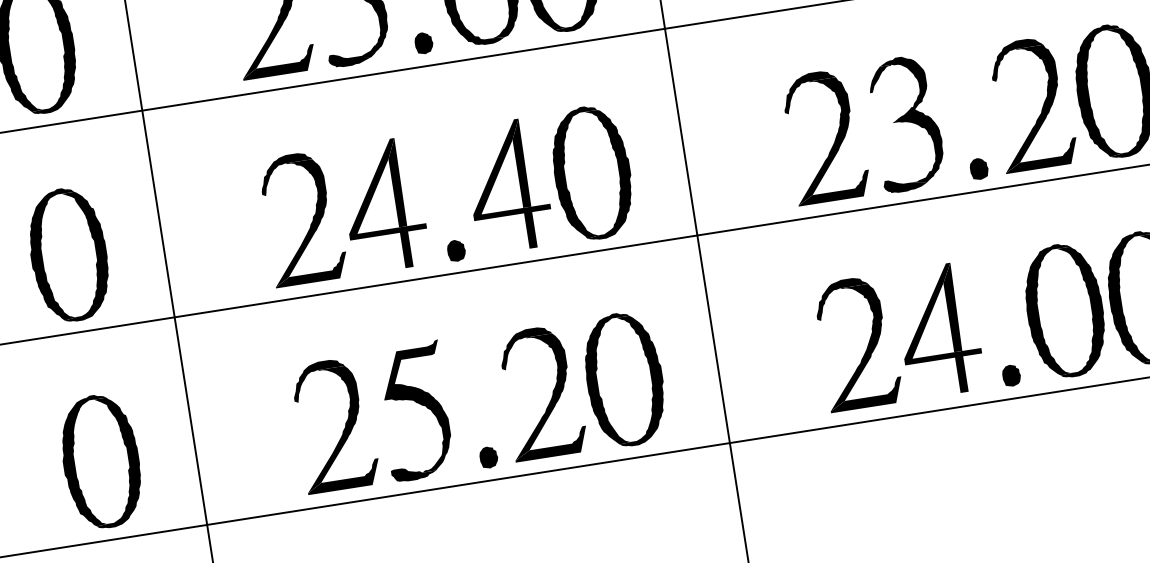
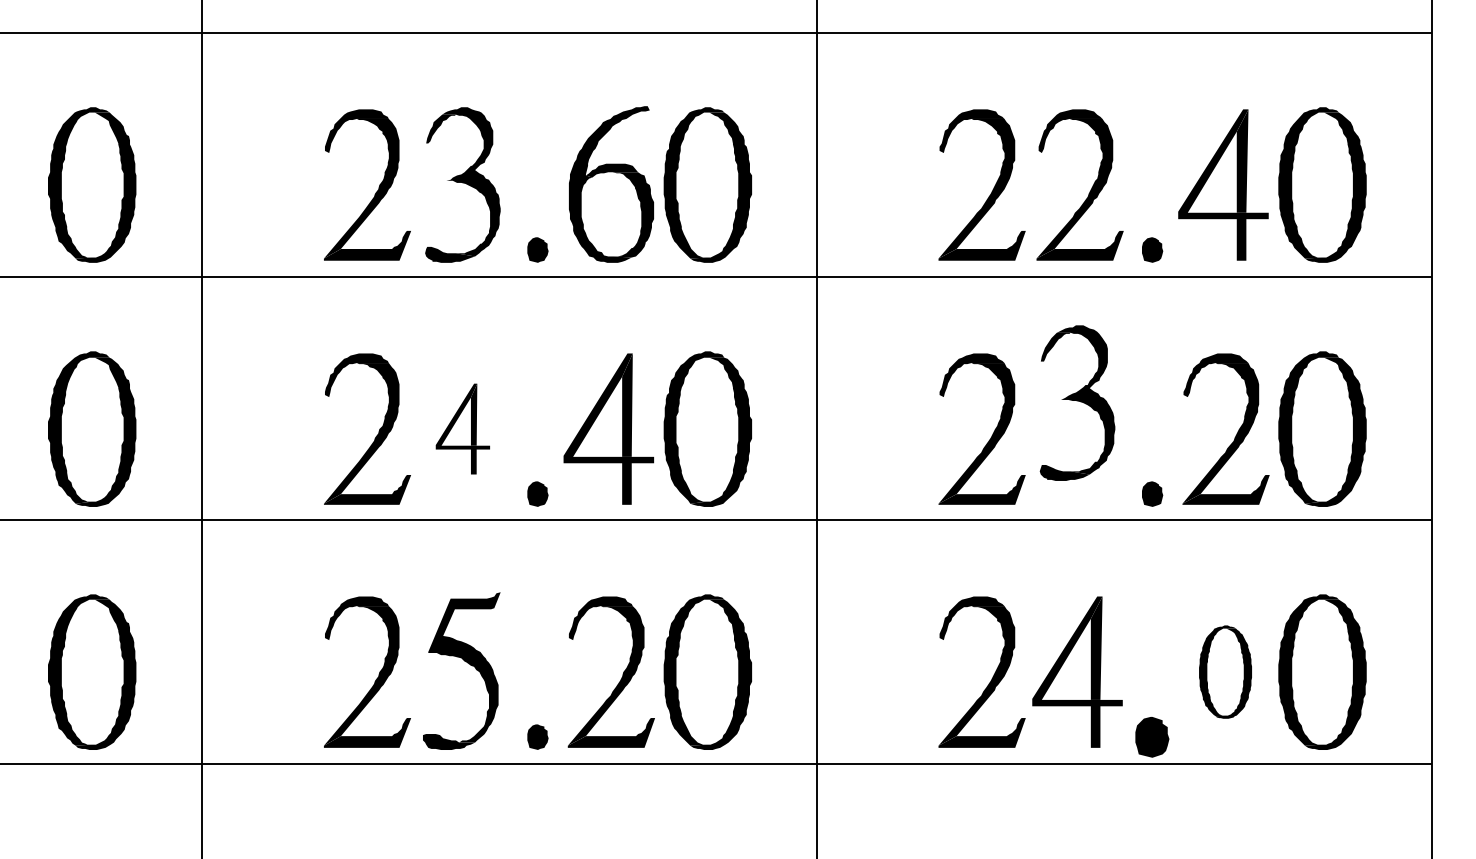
part: (906, 123) -> (1077, 402), moved
part: (383, 205) -> (462, 428), size x0.6
part: (1064, 310) -> (1225, 671), size x0.6
part: (1011, 375) -> (1152, 736), size x1.6

